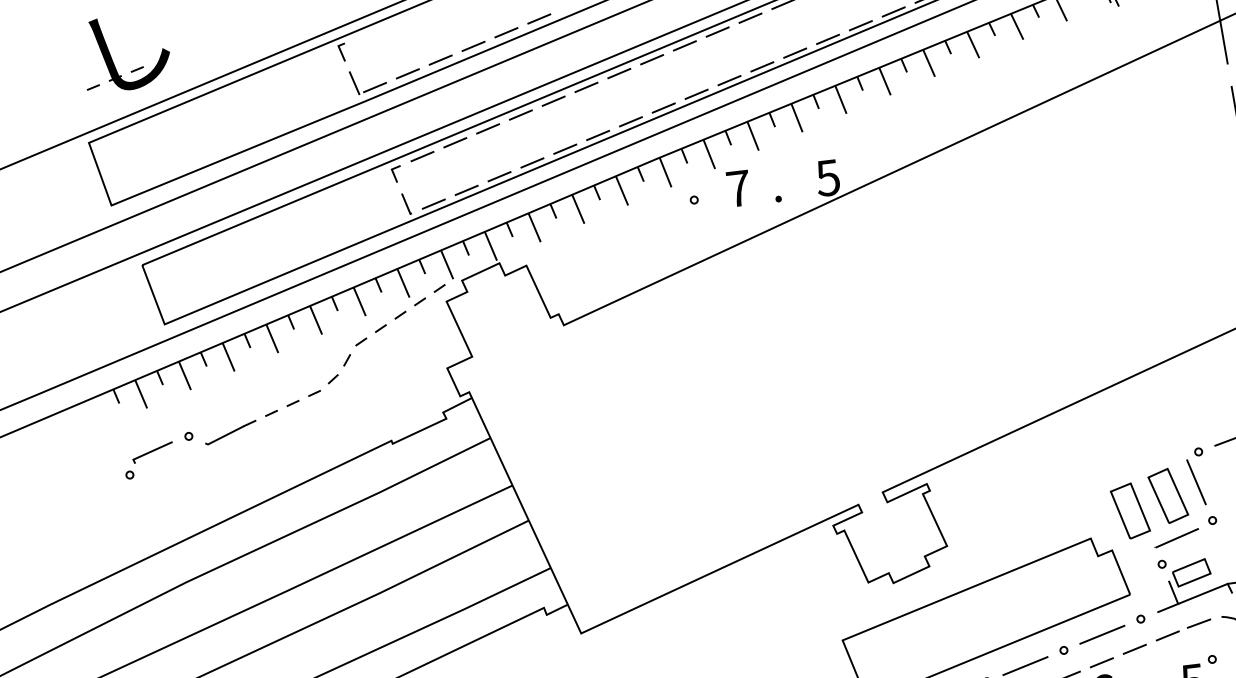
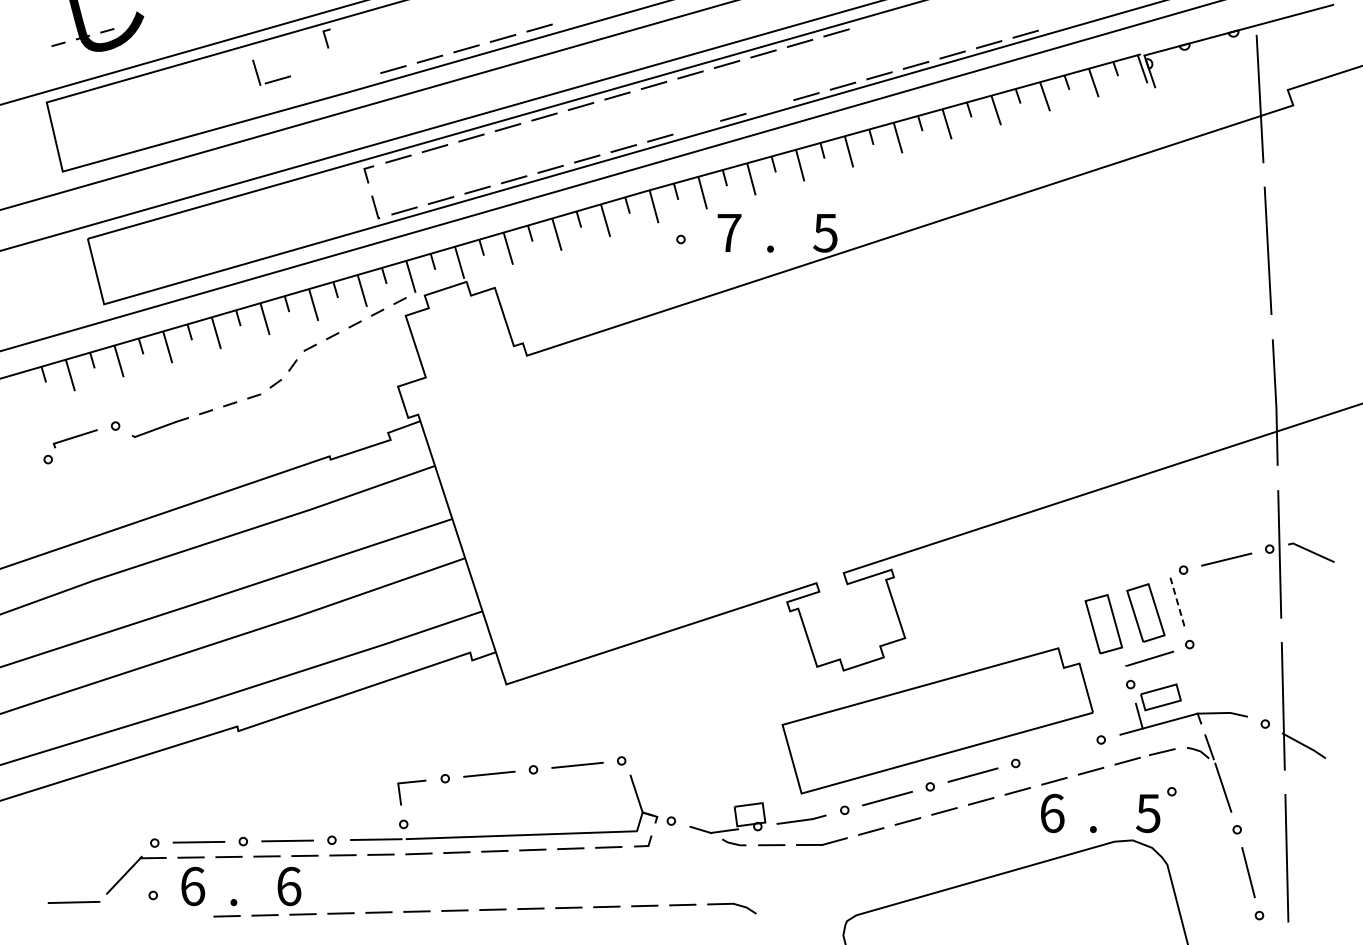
line: (761, 66) -> (769, 106), removed
part: (369, 88) -> (271, 80), moved
line: (696, 94) -> (696, 127), removed
line: (1196, 481) -> (1177, 601), solid -> dashed
line: (1102, 634) -> (1058, 751), removed

